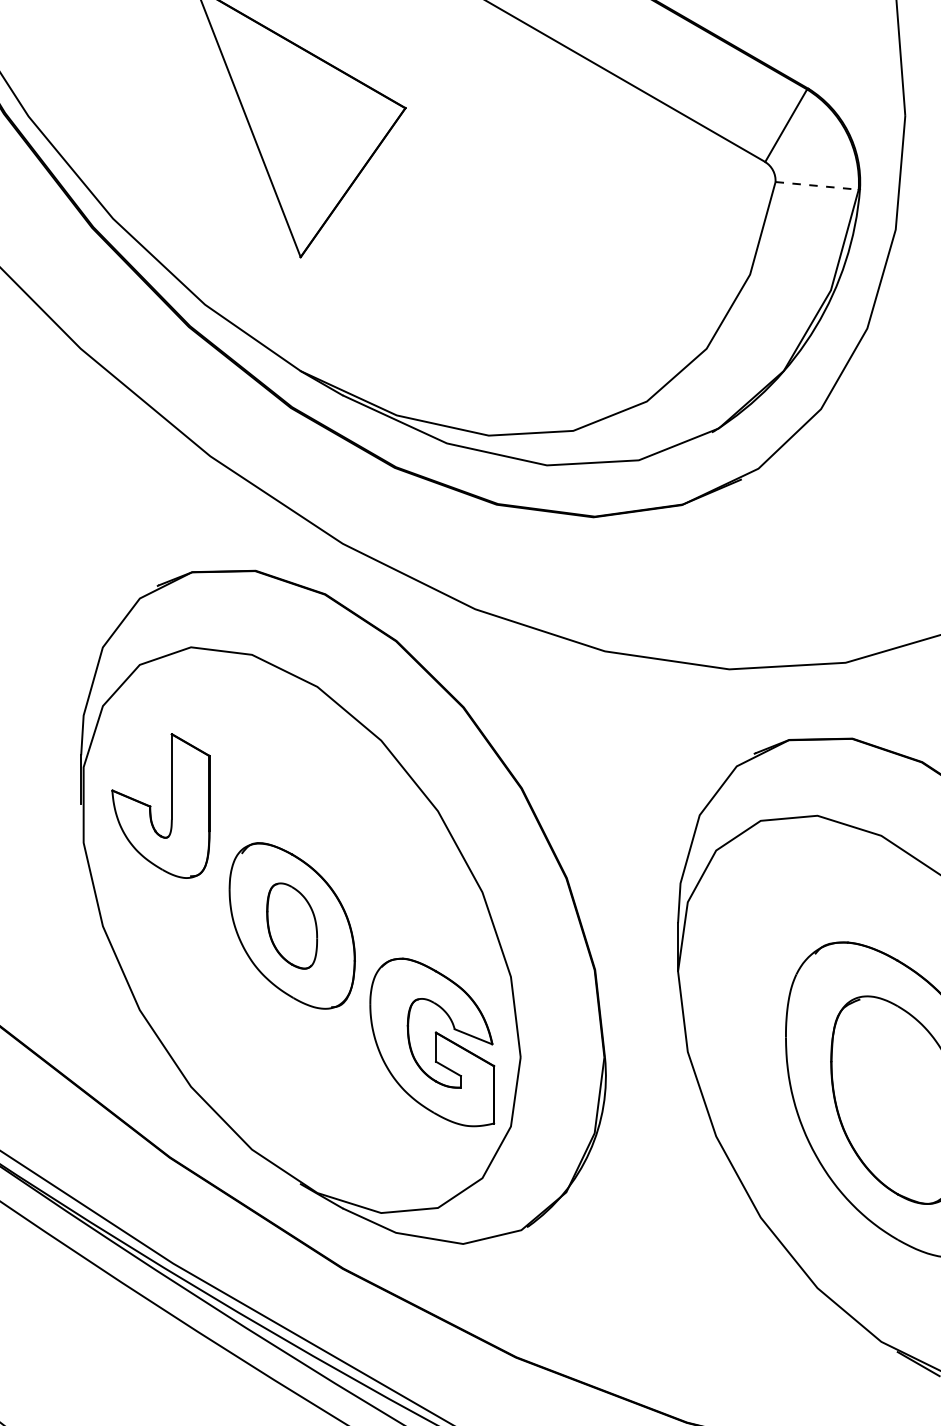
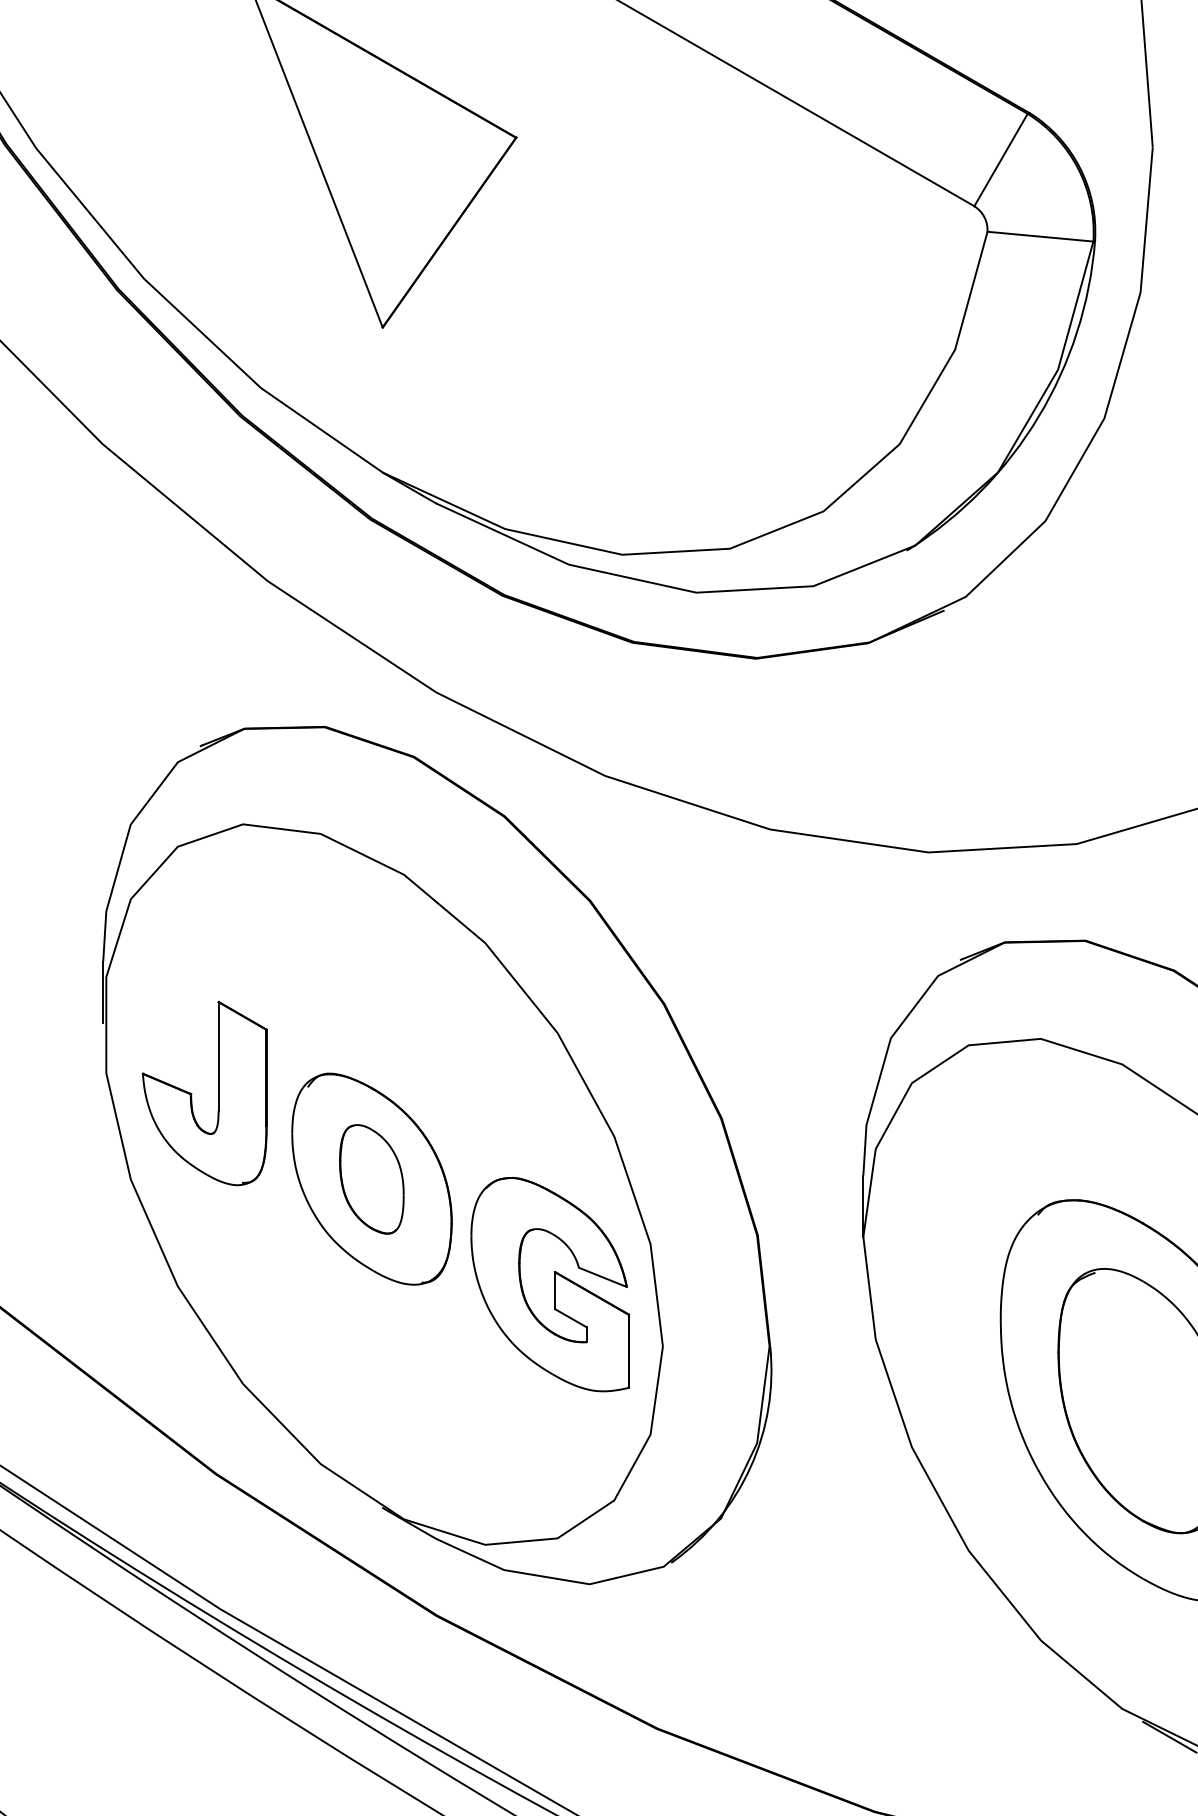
line: (817, 185) -> (1040, 236), dashed -> solid
part: (151, 806) -> (192, 1093), moved
part: (432, 1042) -> (550, 1284), moved

